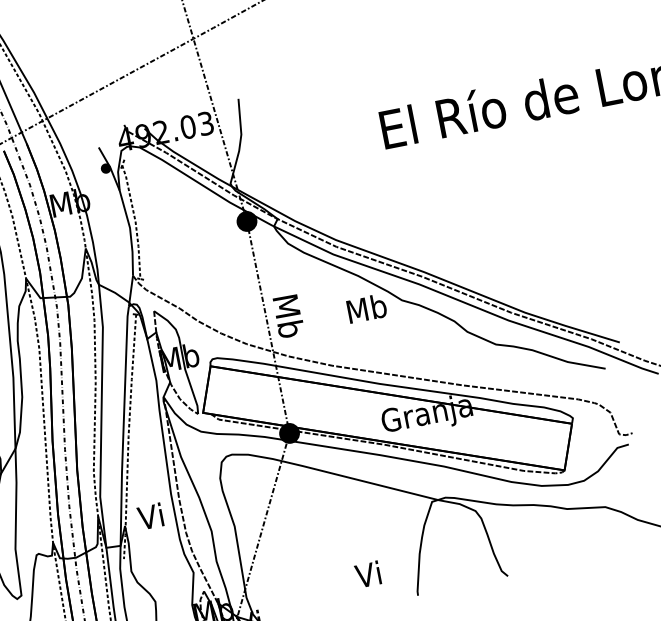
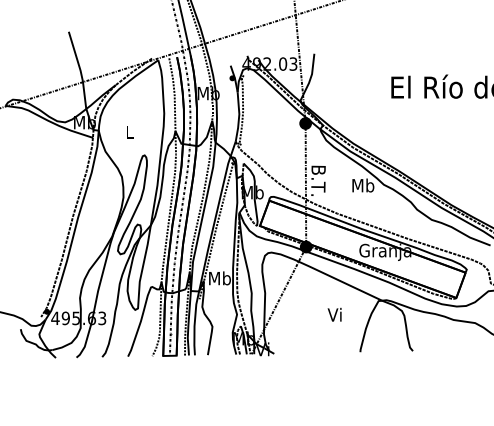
text: (288, 315) -> (318, 180), Mb -> B.T.
text: (151, 516) -> (219, 278), Vi -> Mb
text: (367, 574) -> (334, 314), moved

